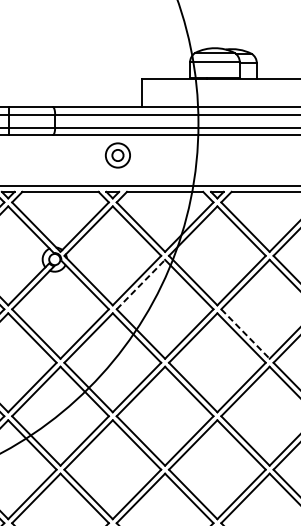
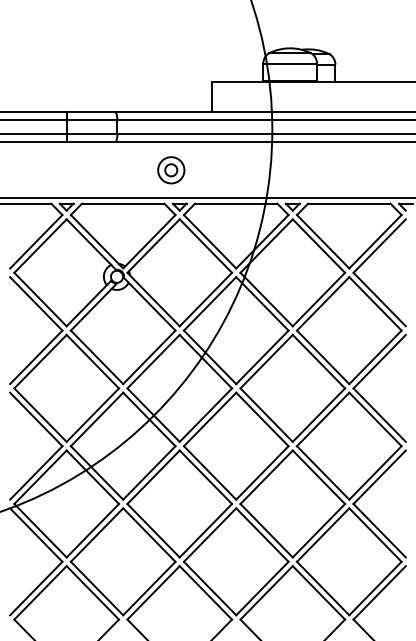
part: (118, 155) -> (171, 170), moved
line: (141, 284) -> (210, 303), dashed -> solid
line: (245, 334) -> (323, 357), dashed -> solid

